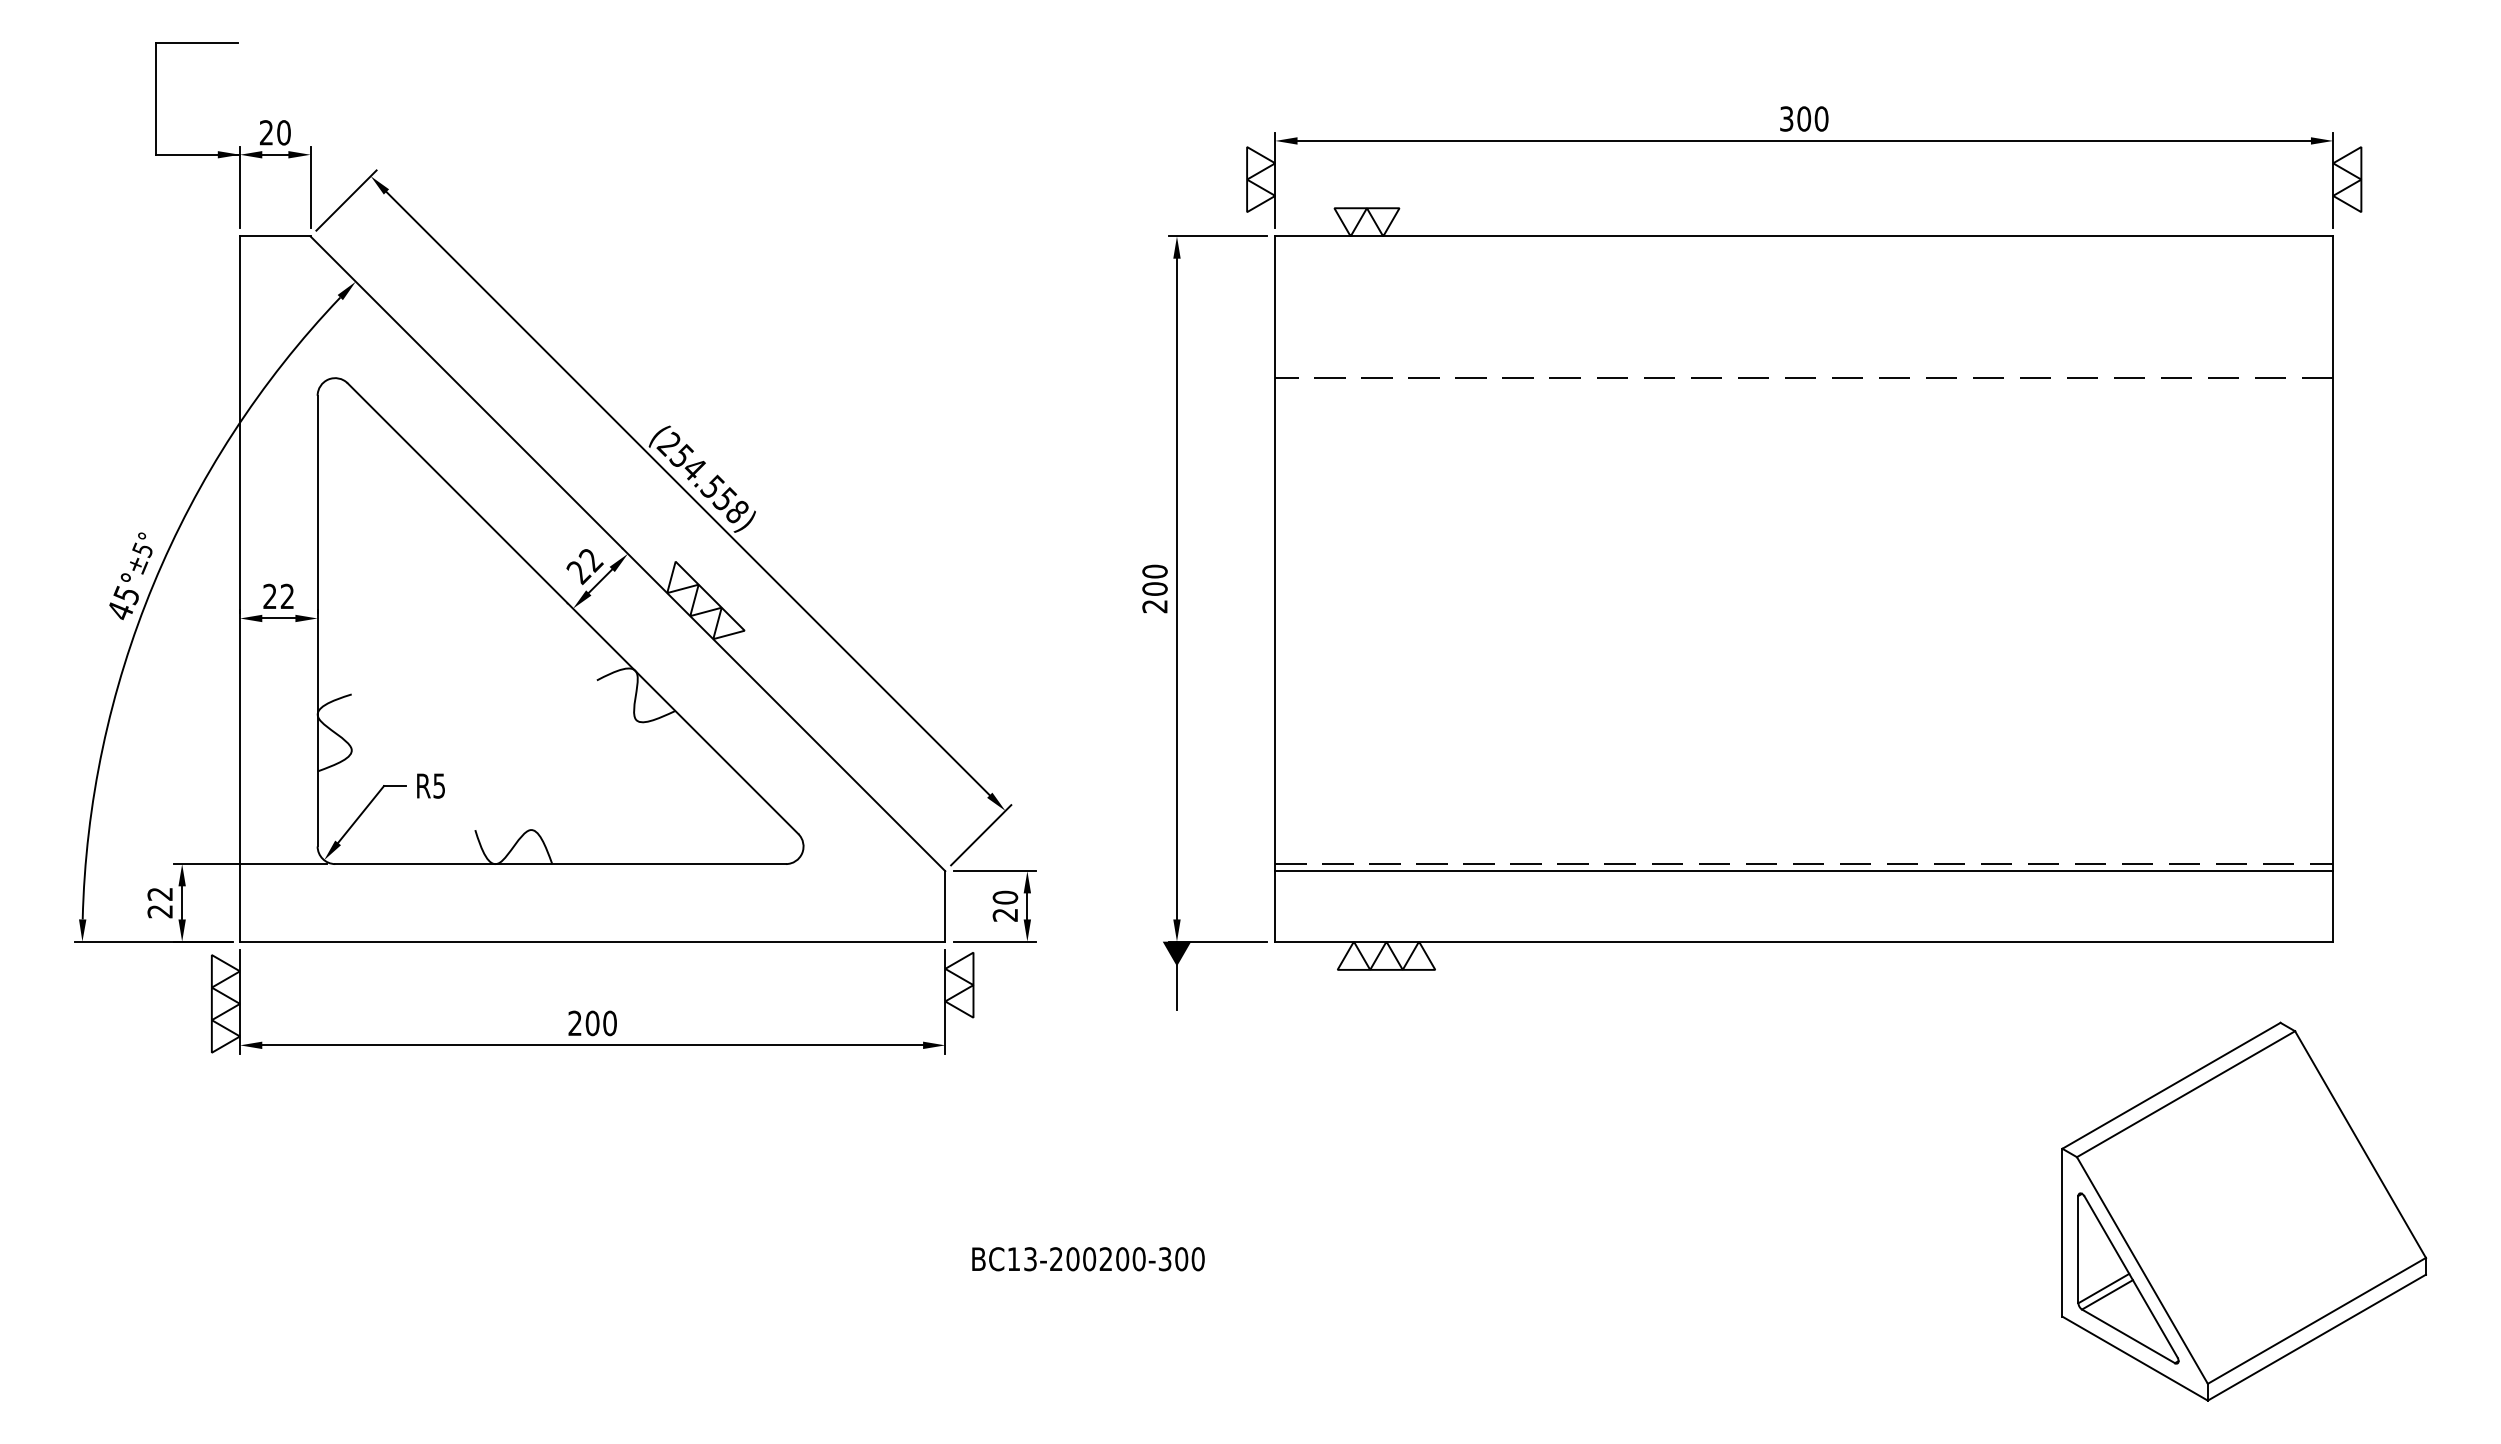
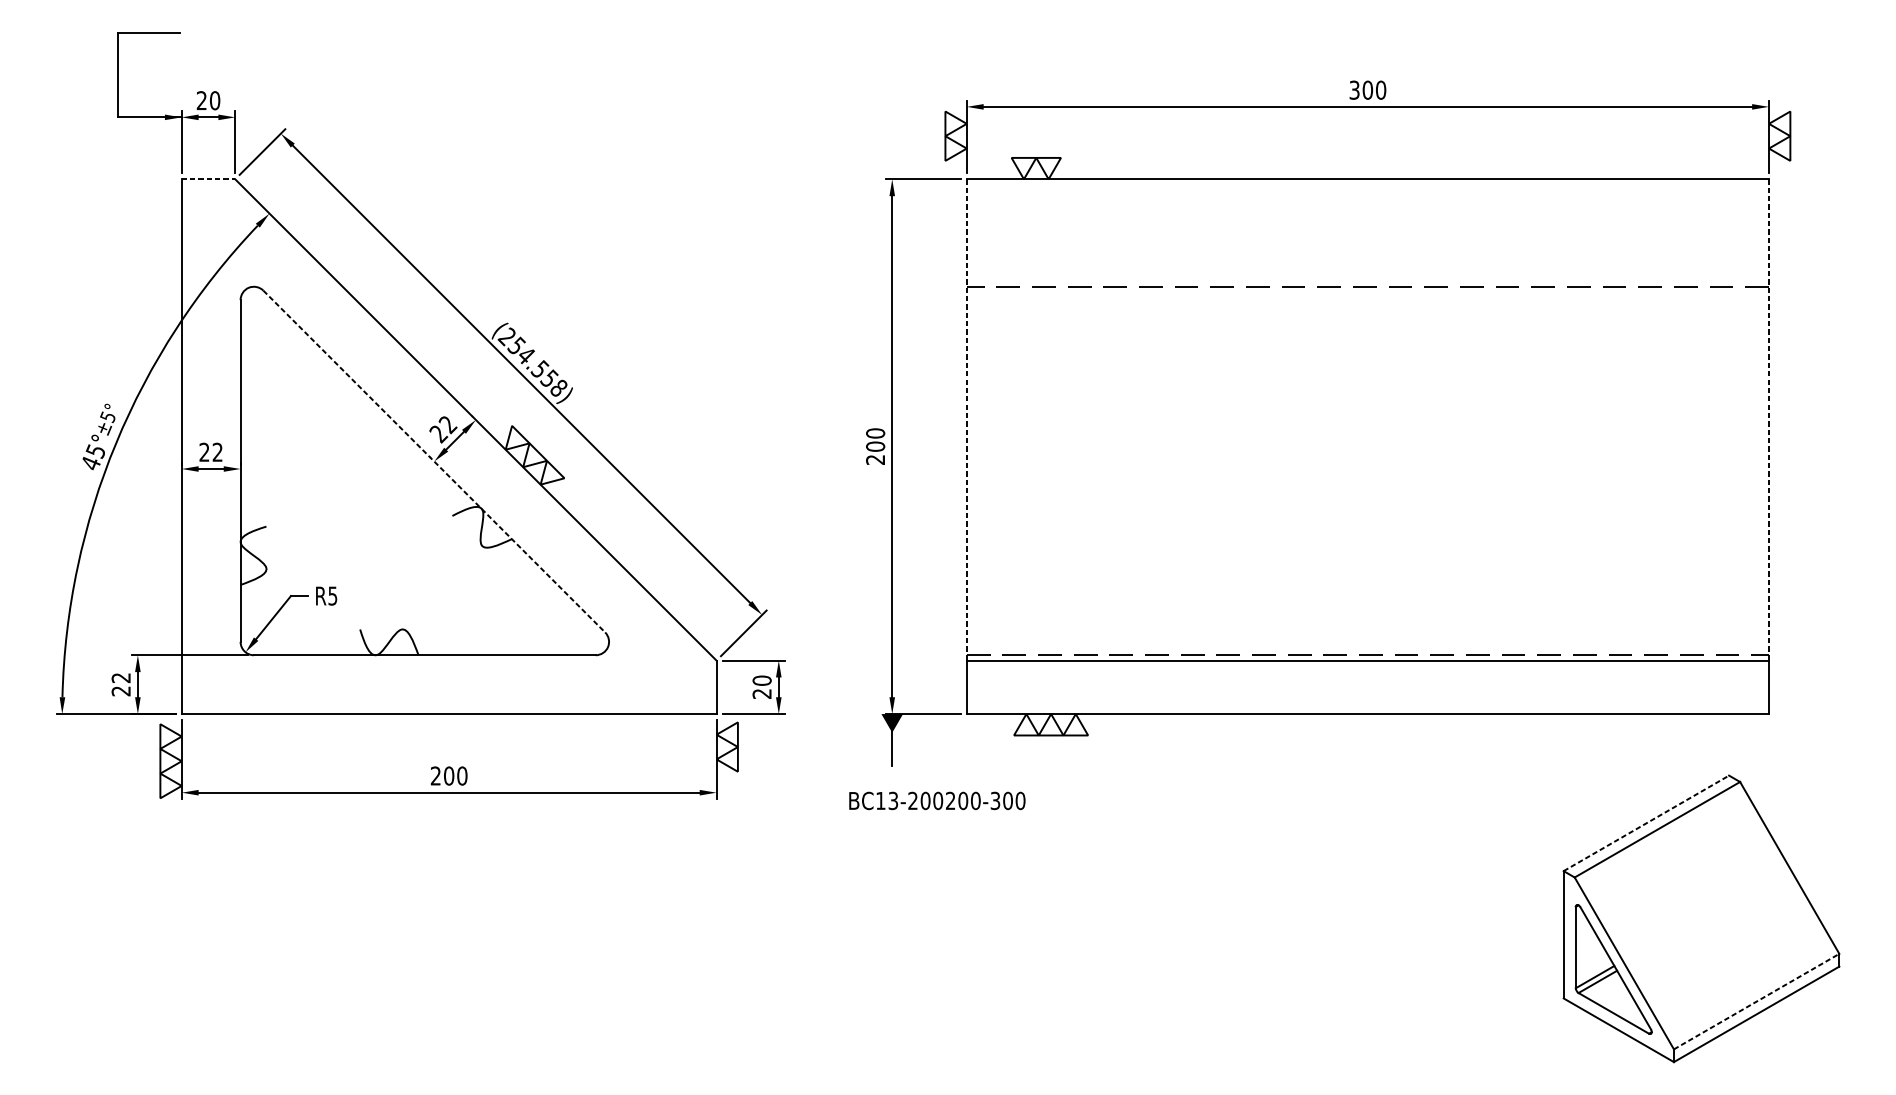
line: (275, 236) -> (208, 179), solid -> dashed
line: (1275, 554) -> (966, 420), solid -> dashed
line: (2333, 554) -> (1769, 420), solid -> dashed
line: (573, 608) -> (434, 461), solid -> dashed
line: (2171, 1085) -> (1646, 823), solid -> dashed
text: (1088, 1259) -> (937, 801), moved
line: (2316, 1320) -> (1756, 1001), solid -> dashed

